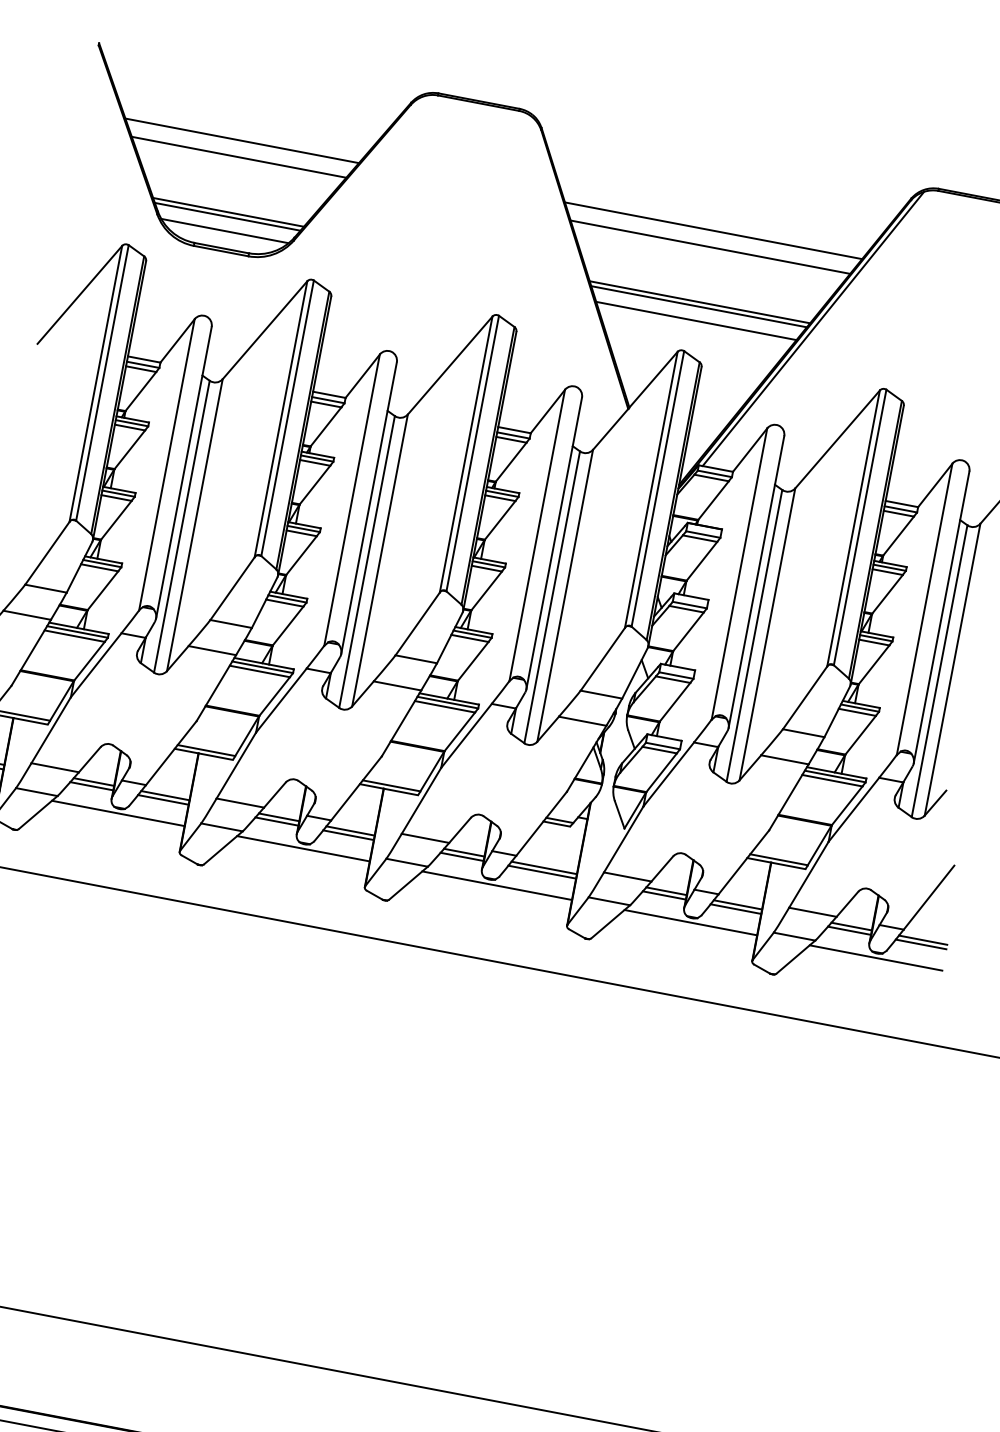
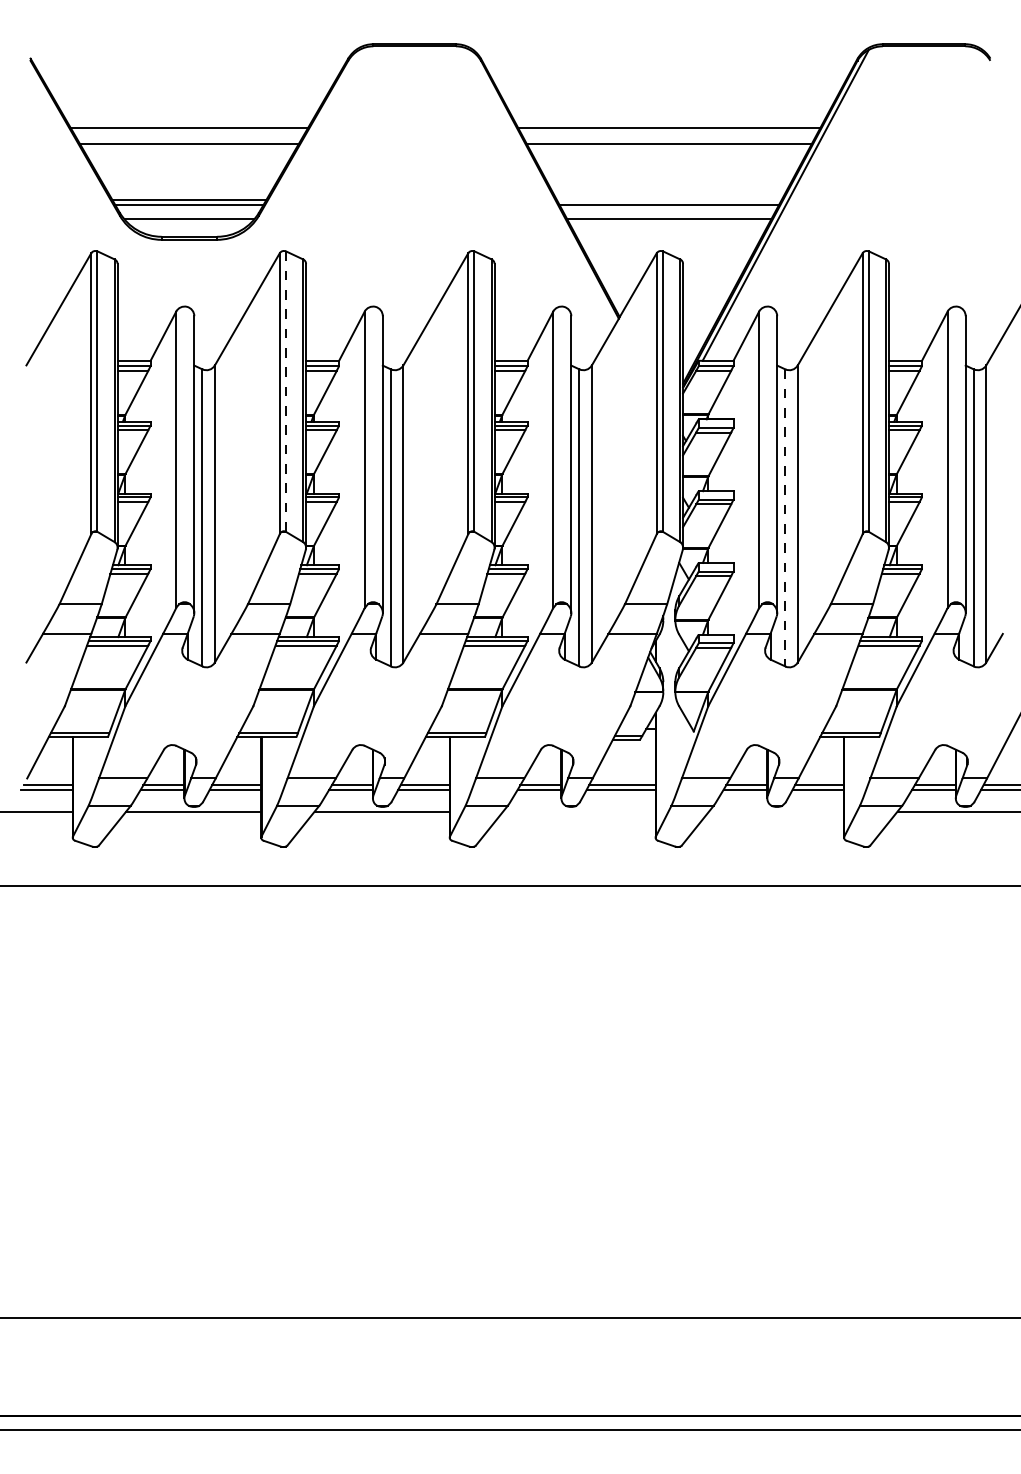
line: (700, 302) -> (669, 200), removed
line: (286, 419) -> (285, 392), solid -> dashed
line: (754, 635) -> (785, 517), solid -> dashed
line: (497, 885) -> (579, 811), removed
line: (690, 922) -> (776, 811), removed

